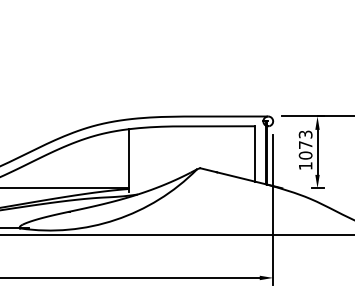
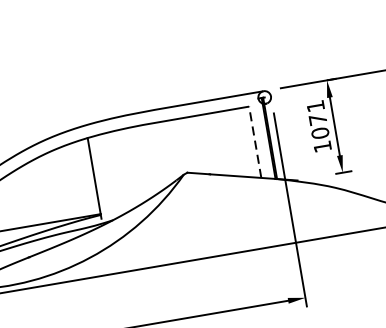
text: (305, 134) -> (315, 106), 1073 -> 1071
line: (255, 153) -> (255, 141), solid -> dashed

